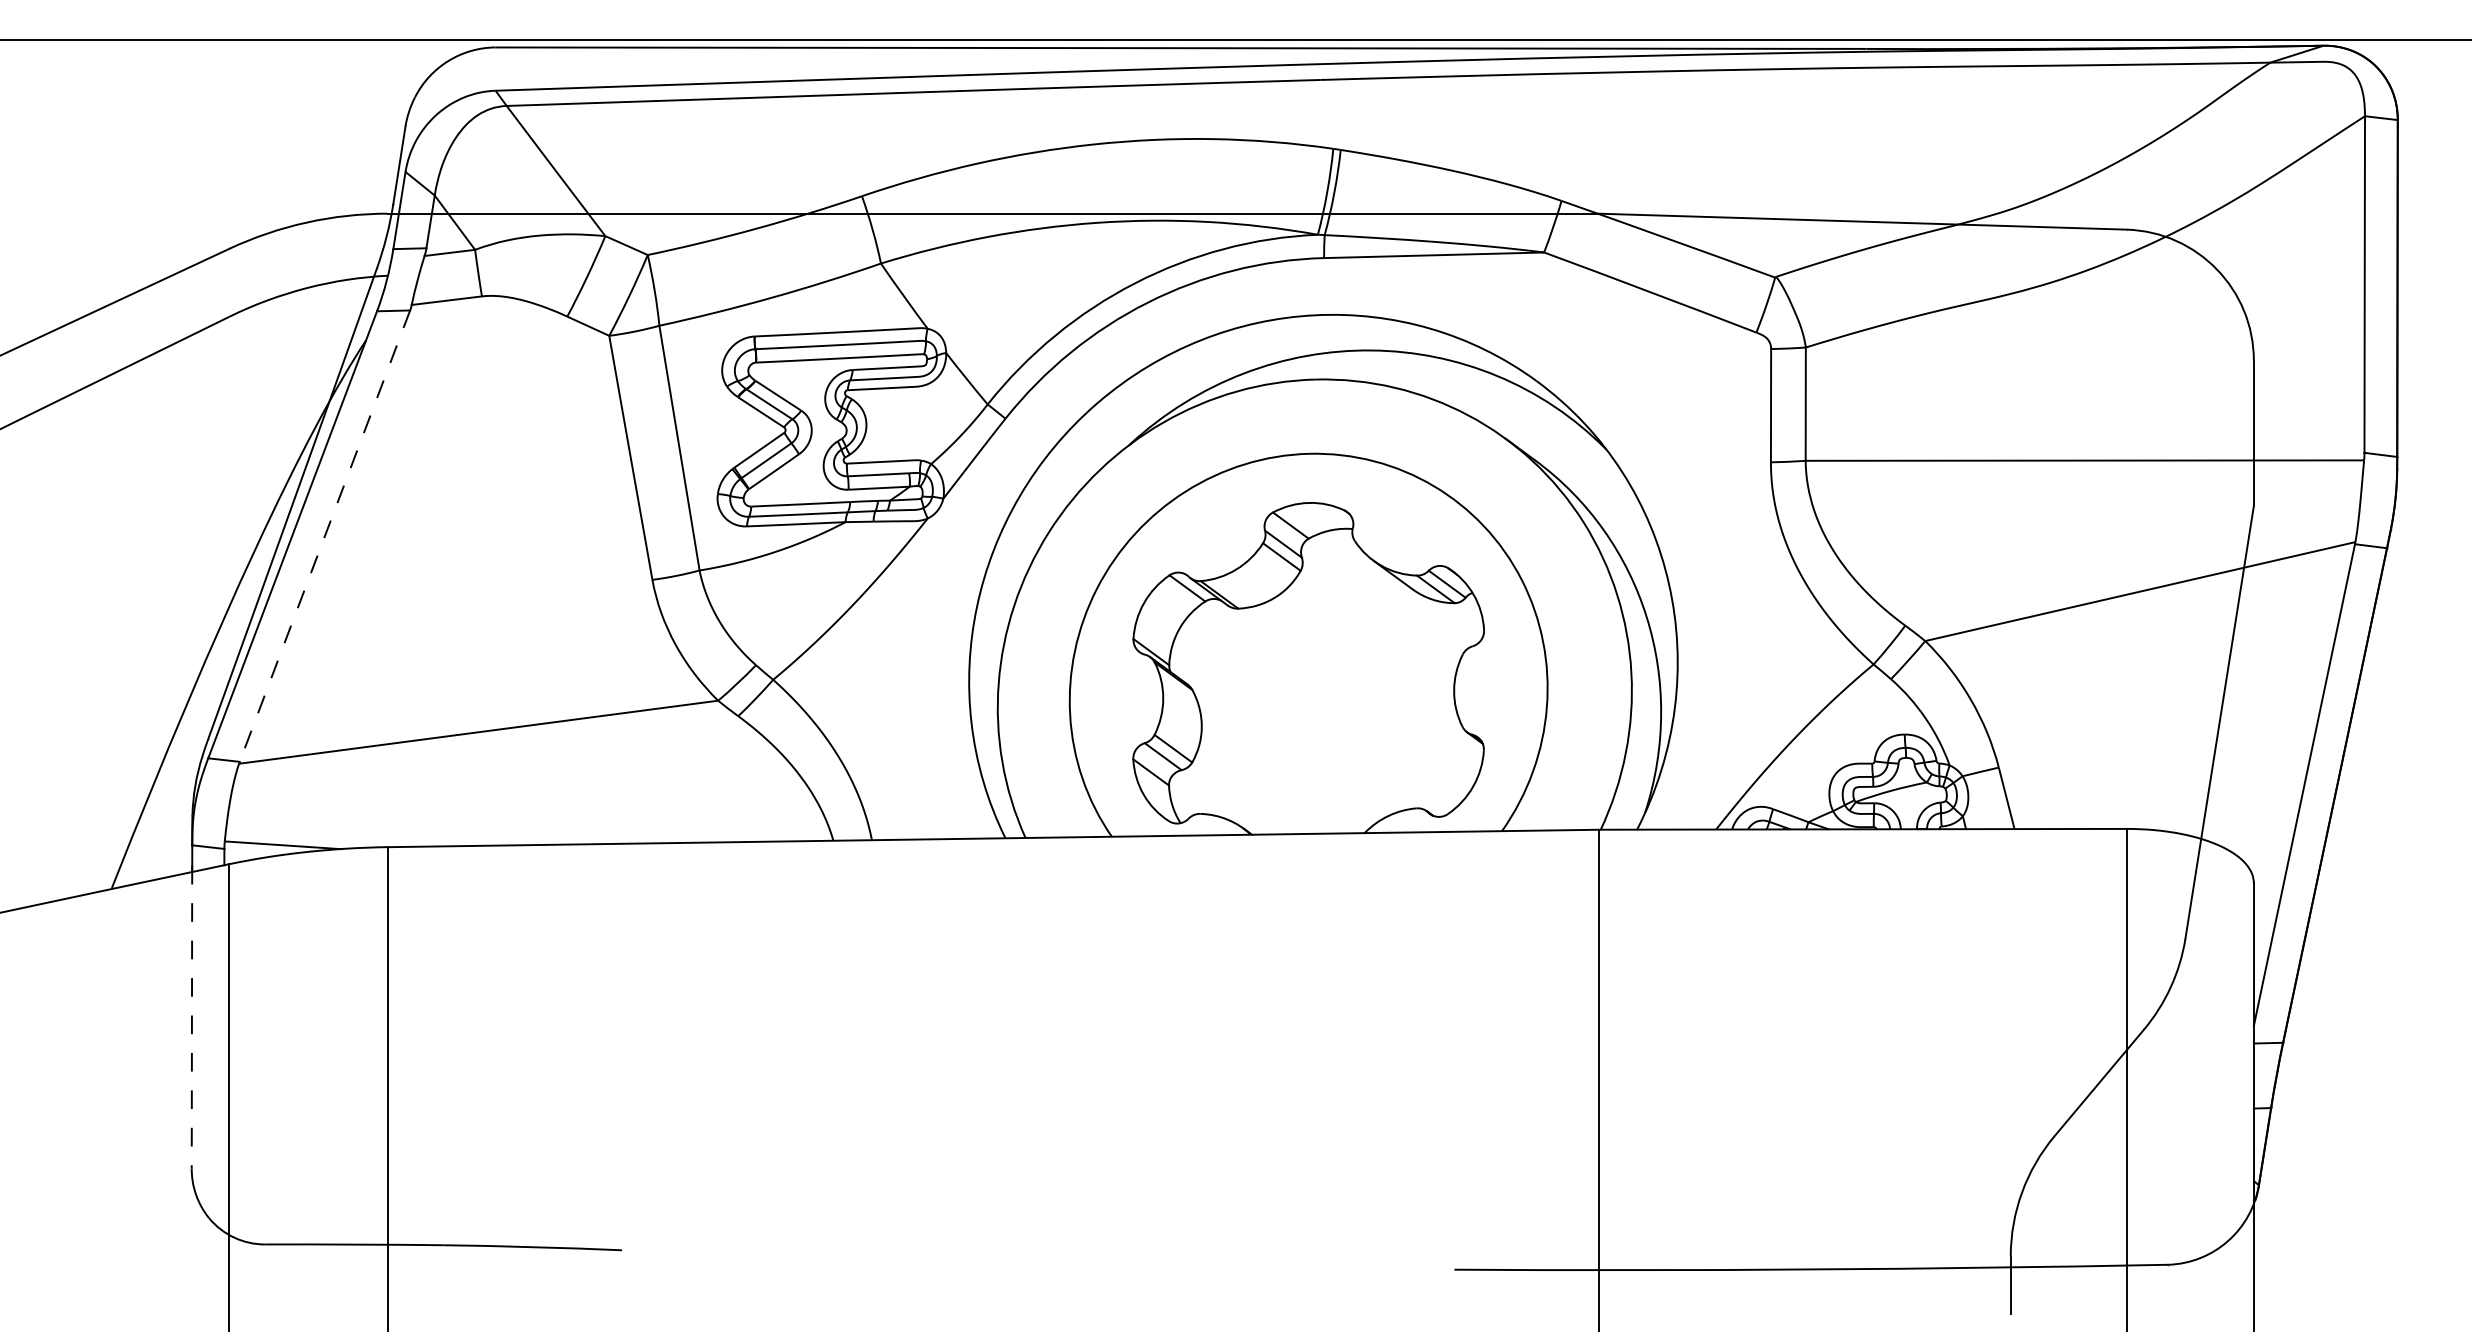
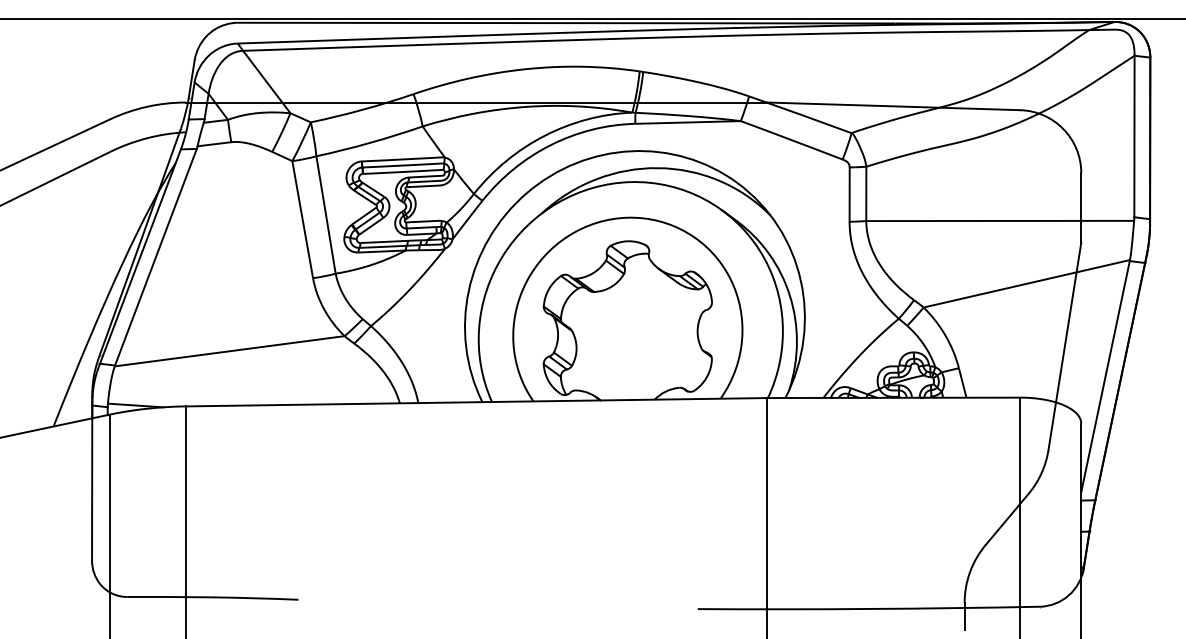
line: (323, 536) -> (155, 257), dashed -> solid
line: (192, 997) -> (92, 478), dashed -> solid

